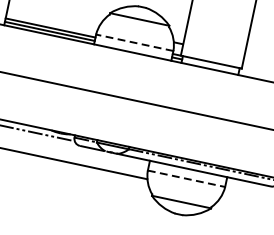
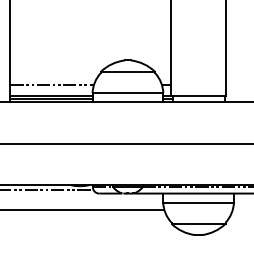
line: (52, 16) -> (51, 85), added
line: (134, 43) -> (127, 93), dashed -> solid
line: (187, 178) -> (199, 202), dashed -> solid

